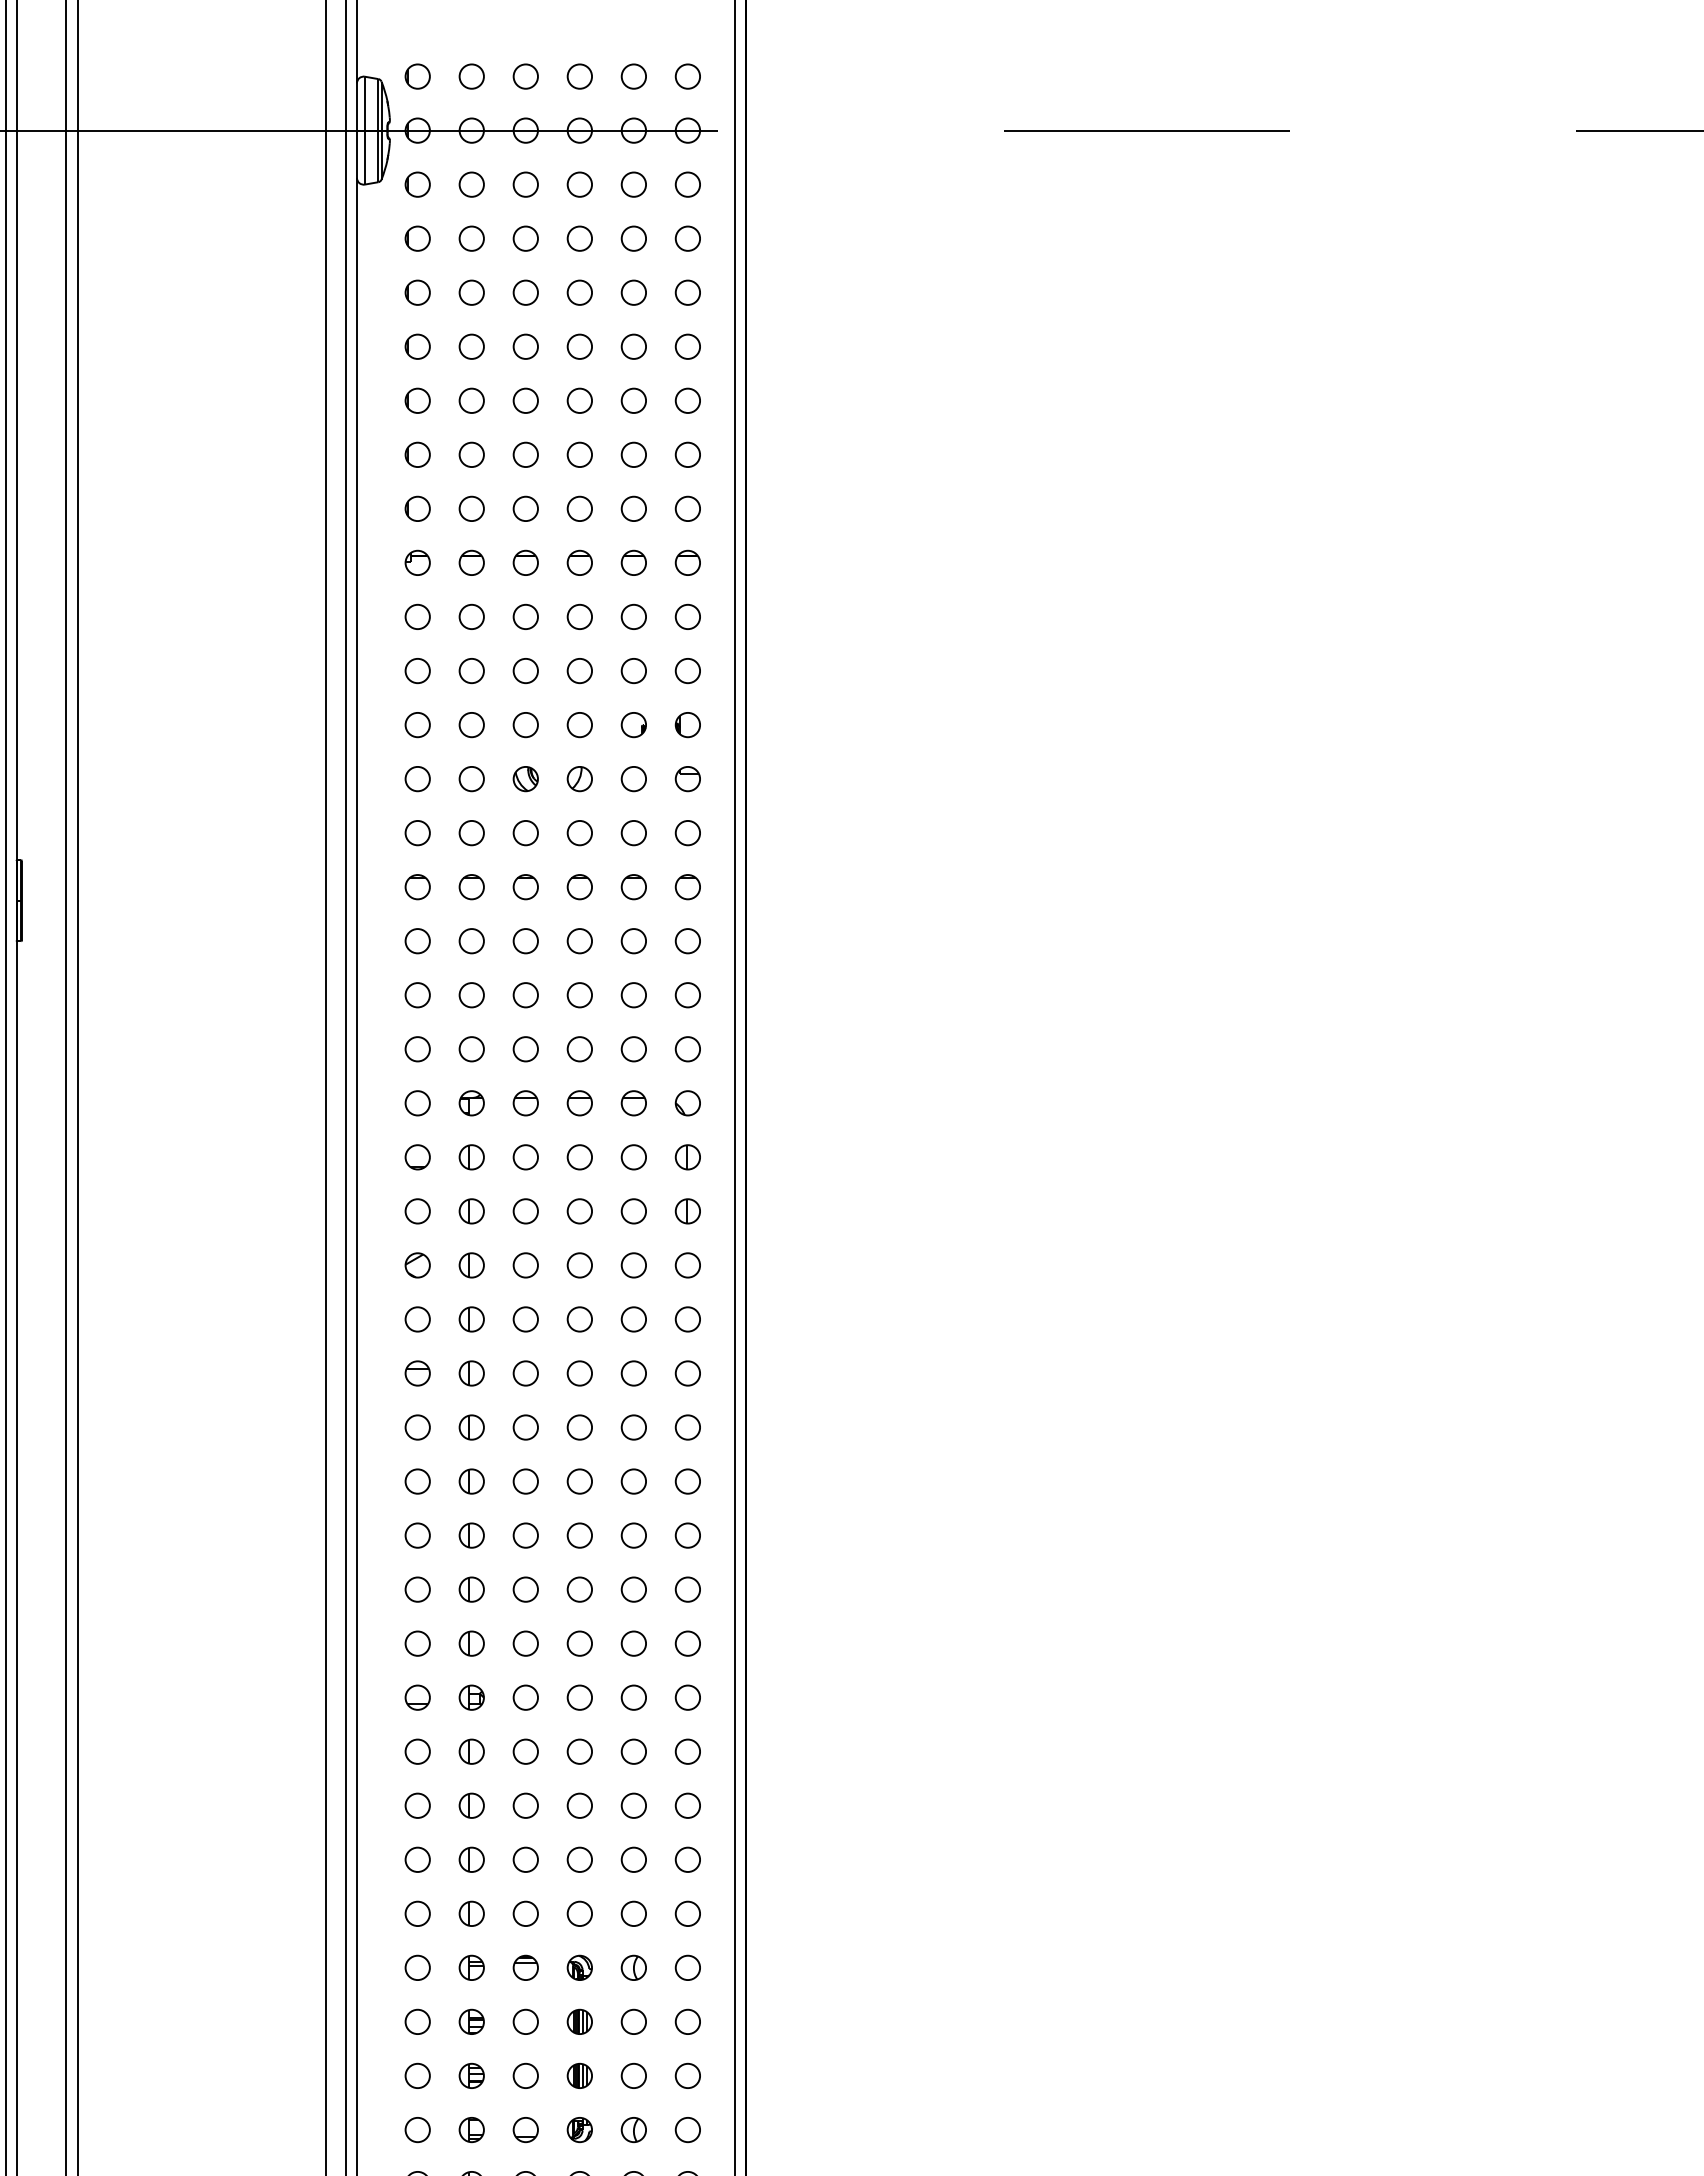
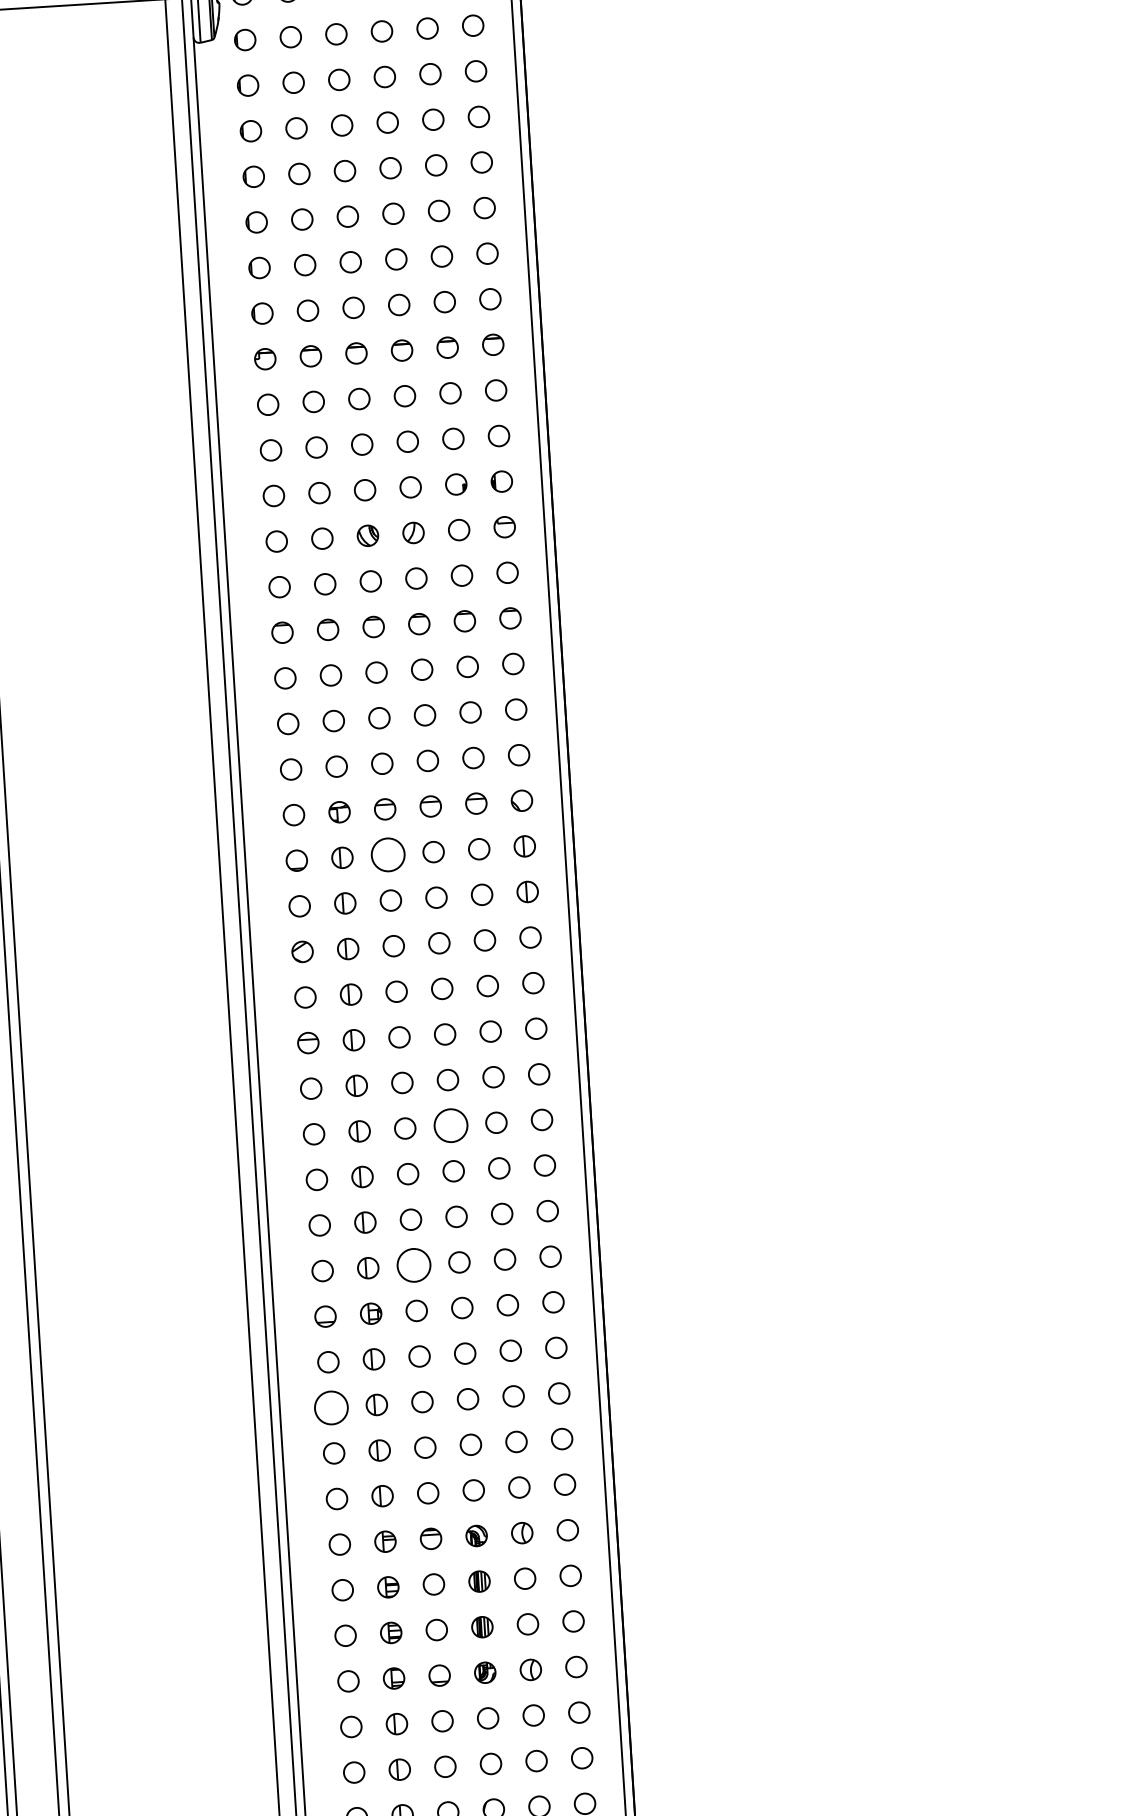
circle: (525, 1157) -> (387, 855), size x1.6
circle: (579, 1481) -> (450, 1125), size x1.6
circle: (525, 1643) -> (413, 1265), size x1.6
circle: (417, 1805) -> (331, 1407), size x1.6

